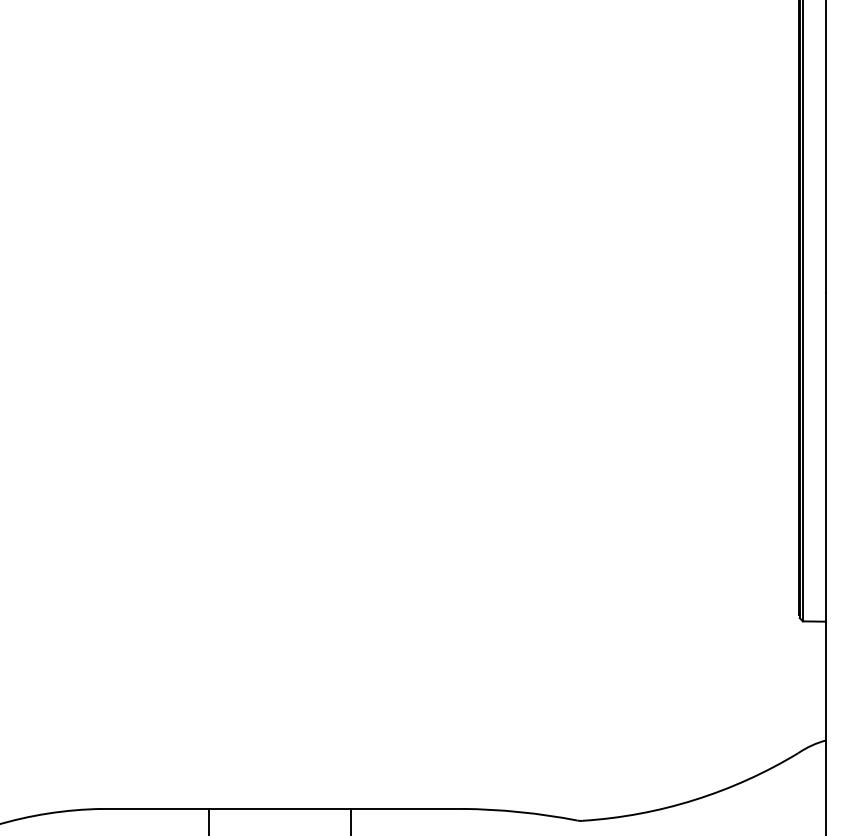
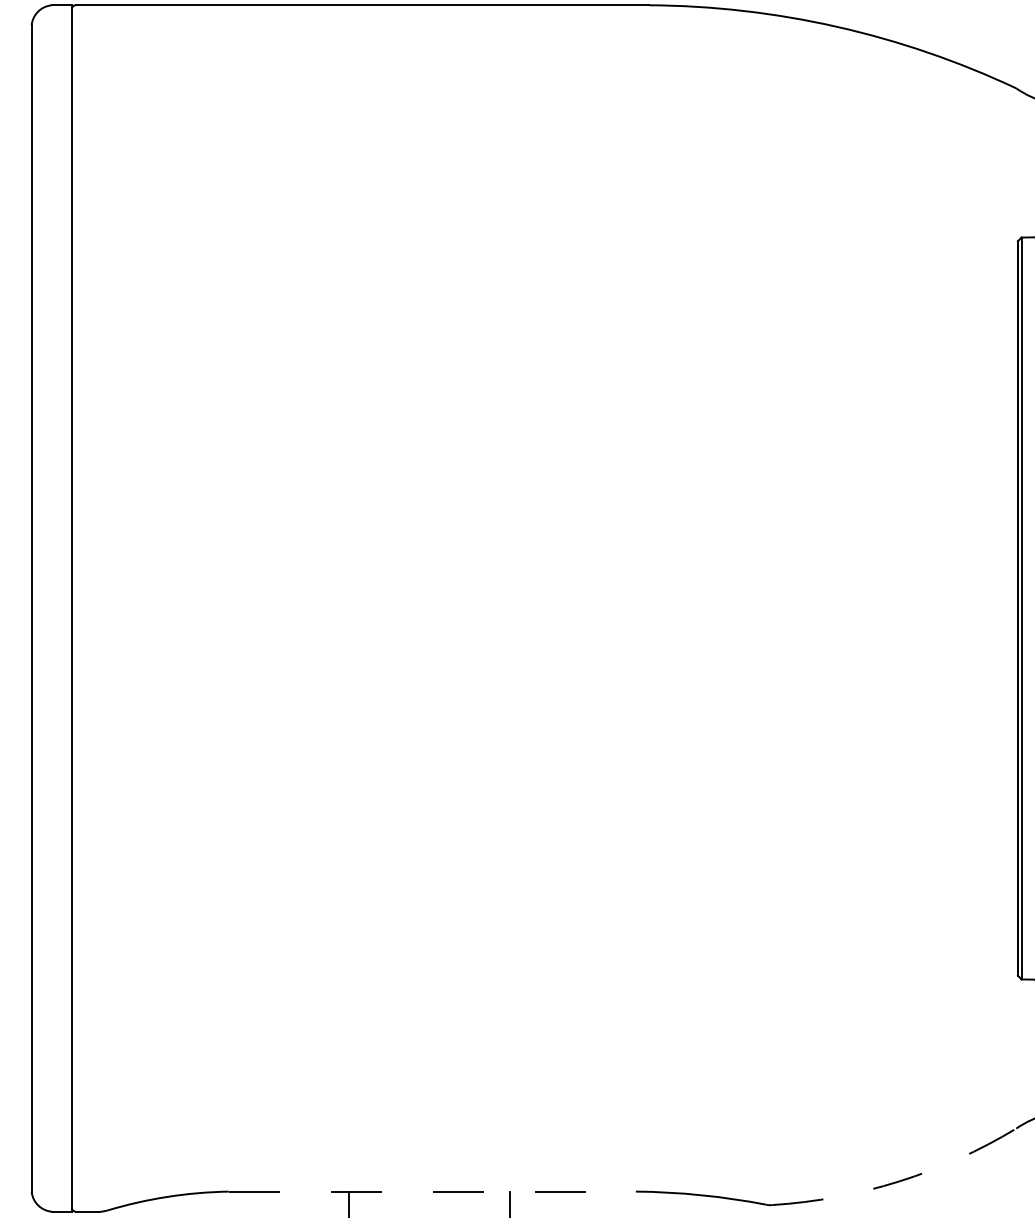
arc: (695, 799) -> (899, 1181), solid -> dashed
line: (282, 808) -> (432, 1191), solid -> dashed

